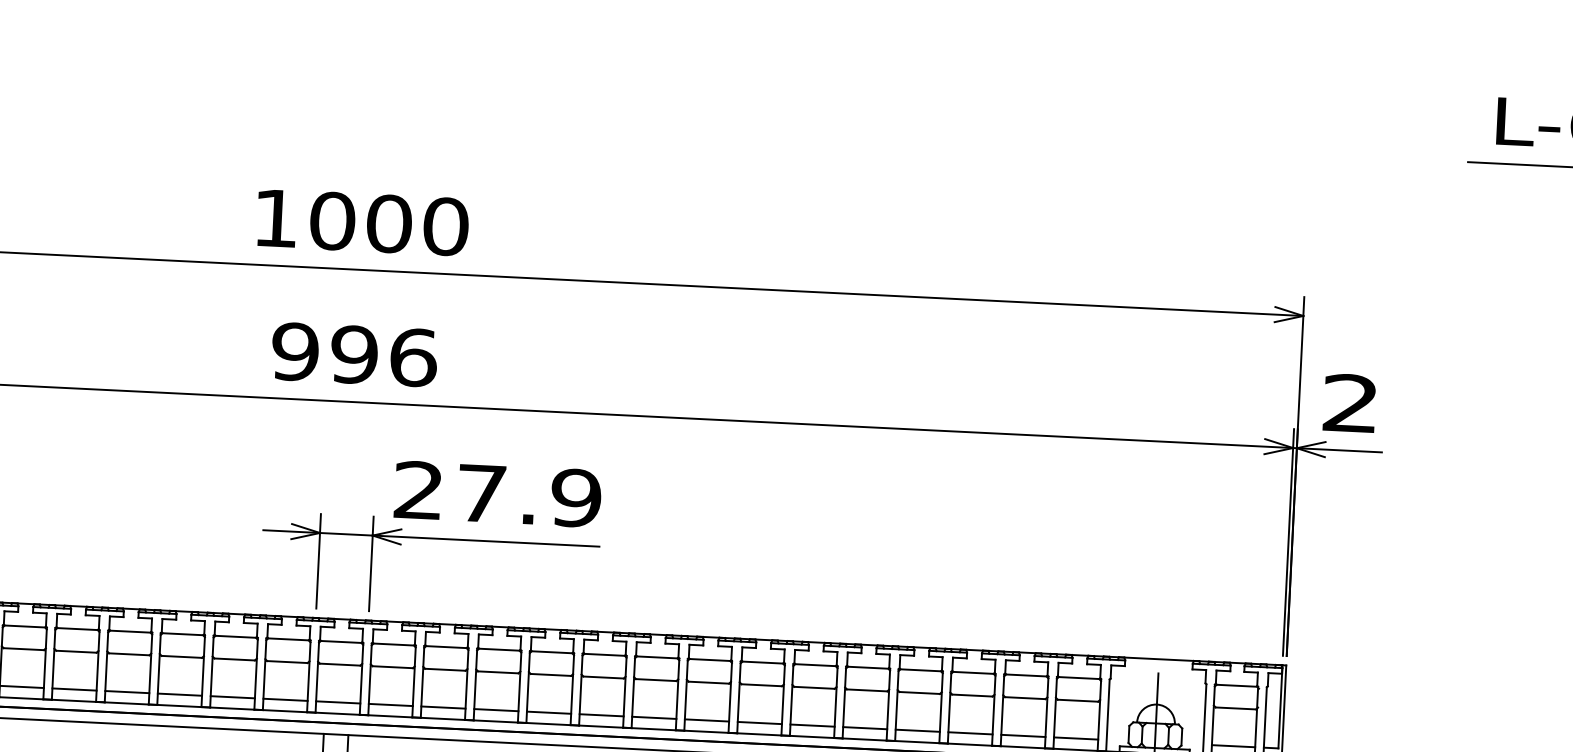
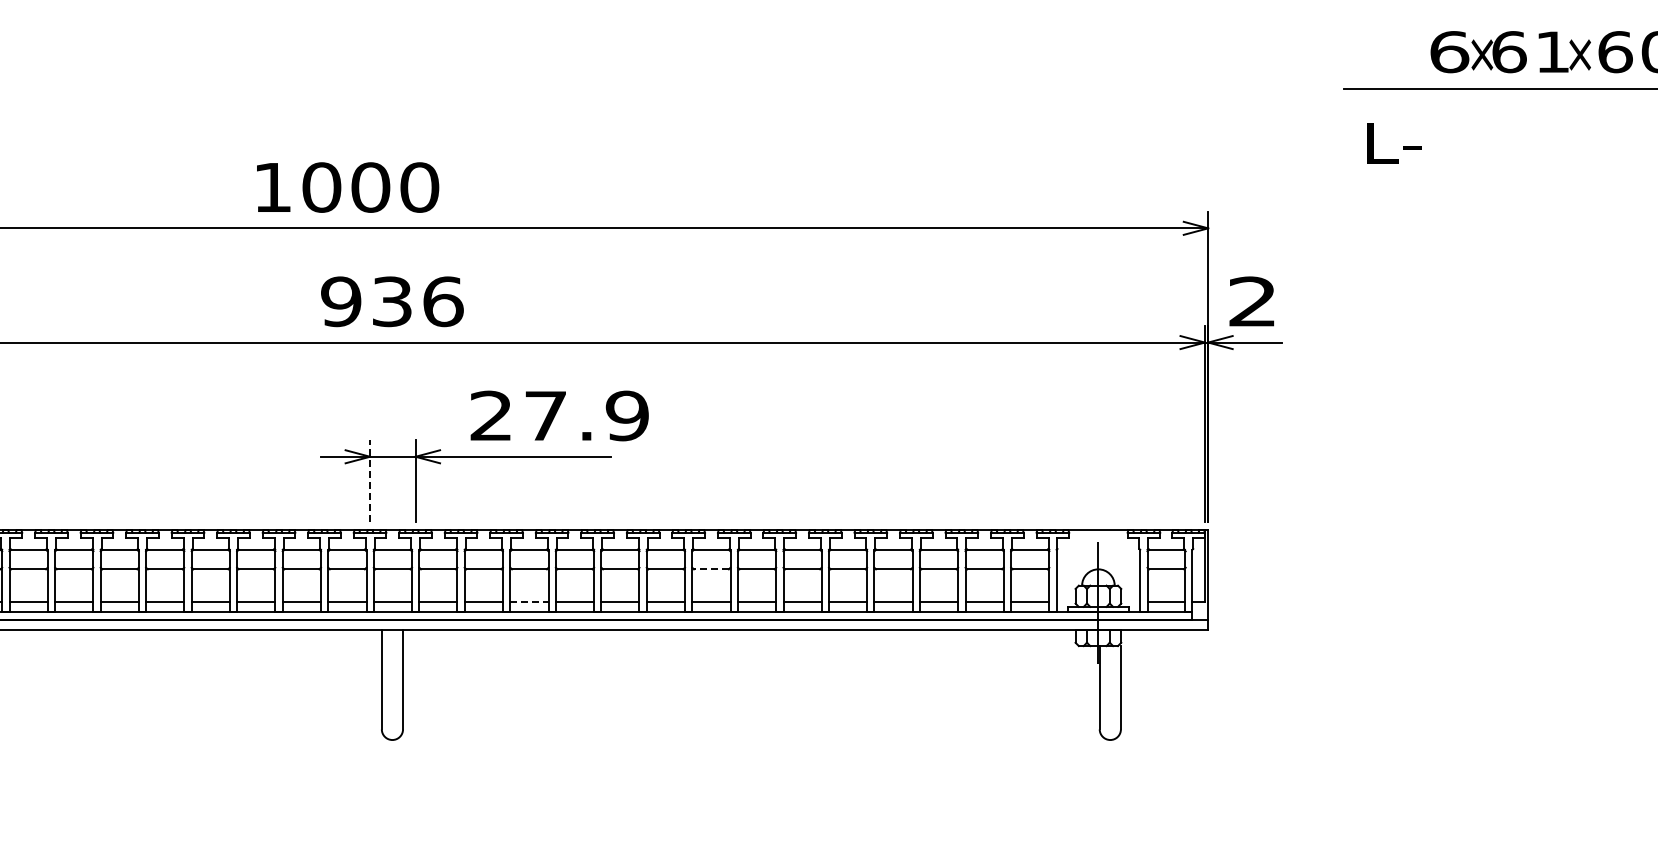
text: (1528, 122) -> (1394, 143), moved
text: (363, 222) -> (348, 187), moved
text: (354, 354) -> (392, 301), 996 -> 936
text: (497, 493) -> (559, 415), moved
line: (319, 561) -> (370, 481), solid -> dashed
line: (707, 682) -> (710, 569), solid -> dashed
line: (496, 709) -> (529, 601), solid -> dashed

